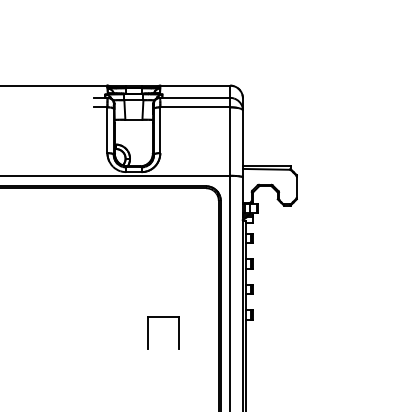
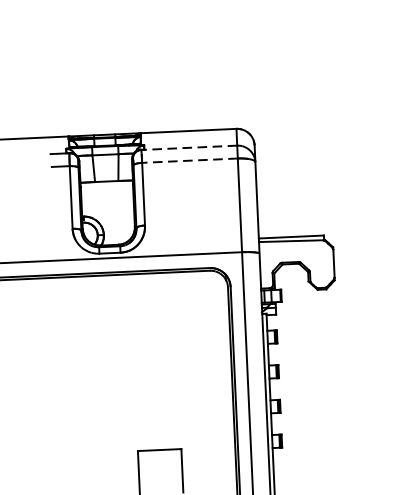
line: (194, 97) -> (188, 147), solid -> dashed
line: (195, 107) -> (190, 160), solid -> dashed

